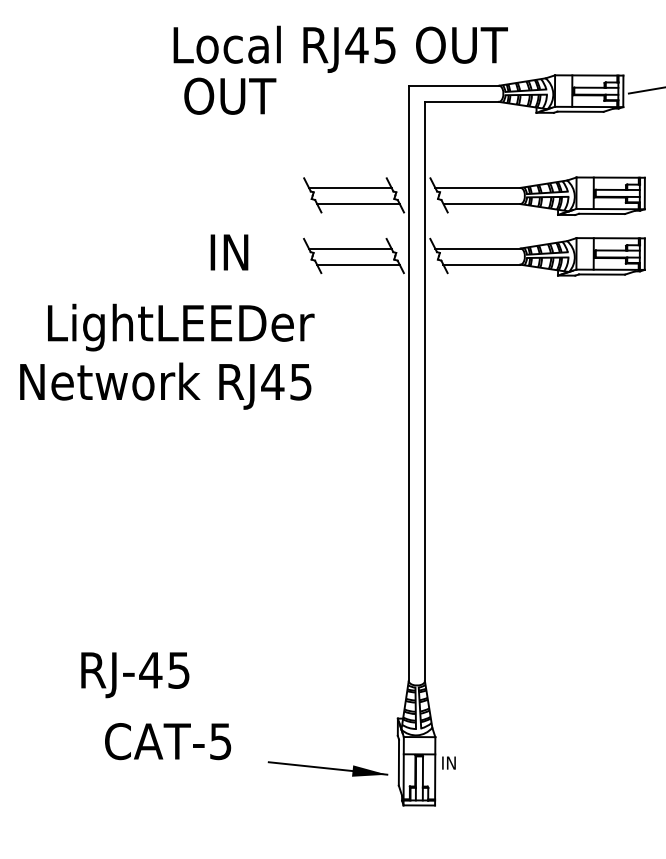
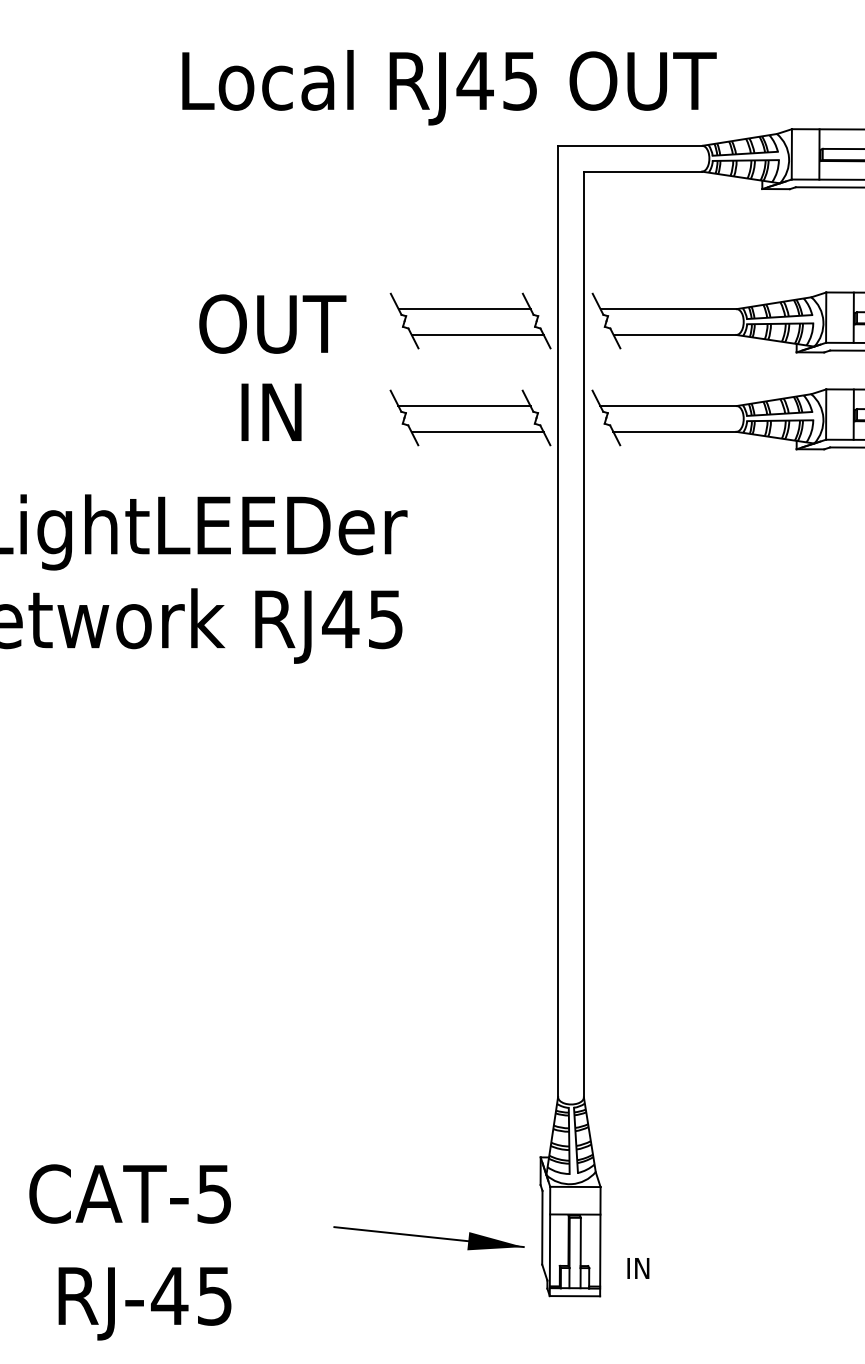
text: (230, 95) -> (273, 322), moved
text: (135, 675) -> (145, 1304), moved
text: (168, 741) -> (130, 1193), moved
text: (448, 762) -> (637, 1267), moved

